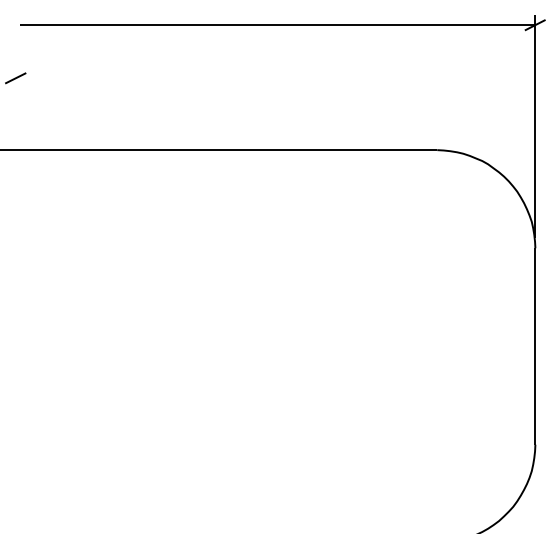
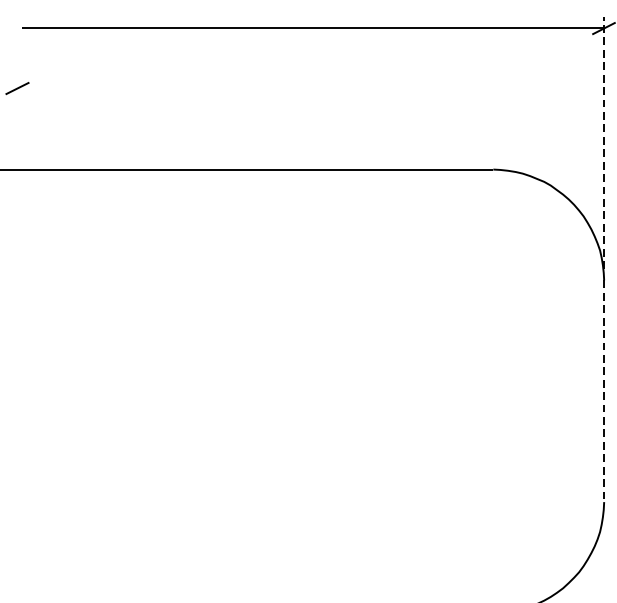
line: (535, 126) -> (604, 142), solid -> dashed
line: (535, 347) -> (604, 392), solid -> dashed

